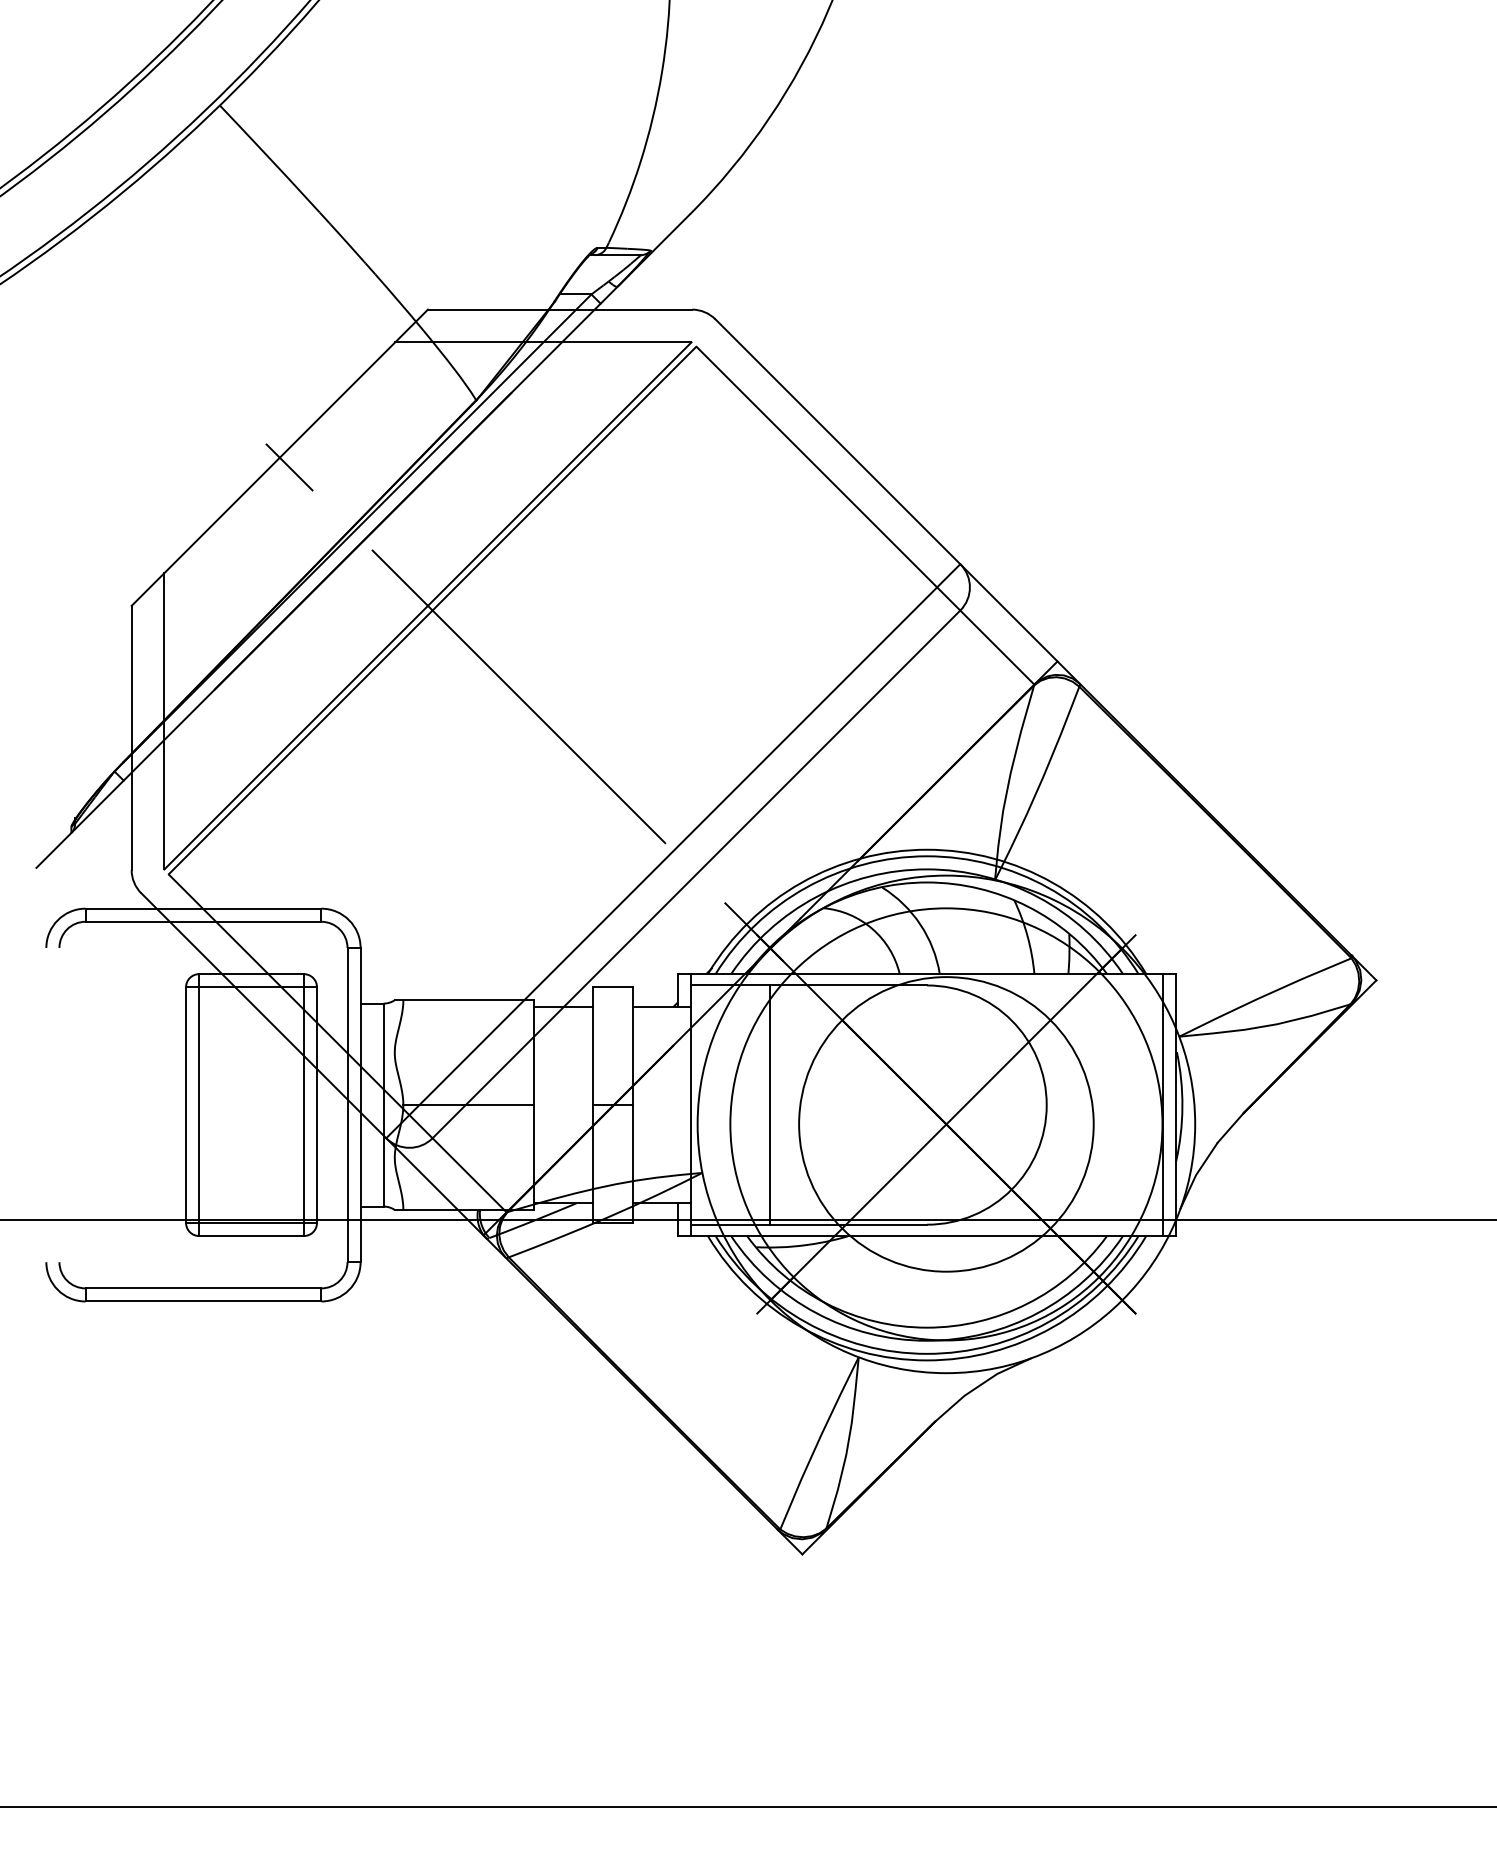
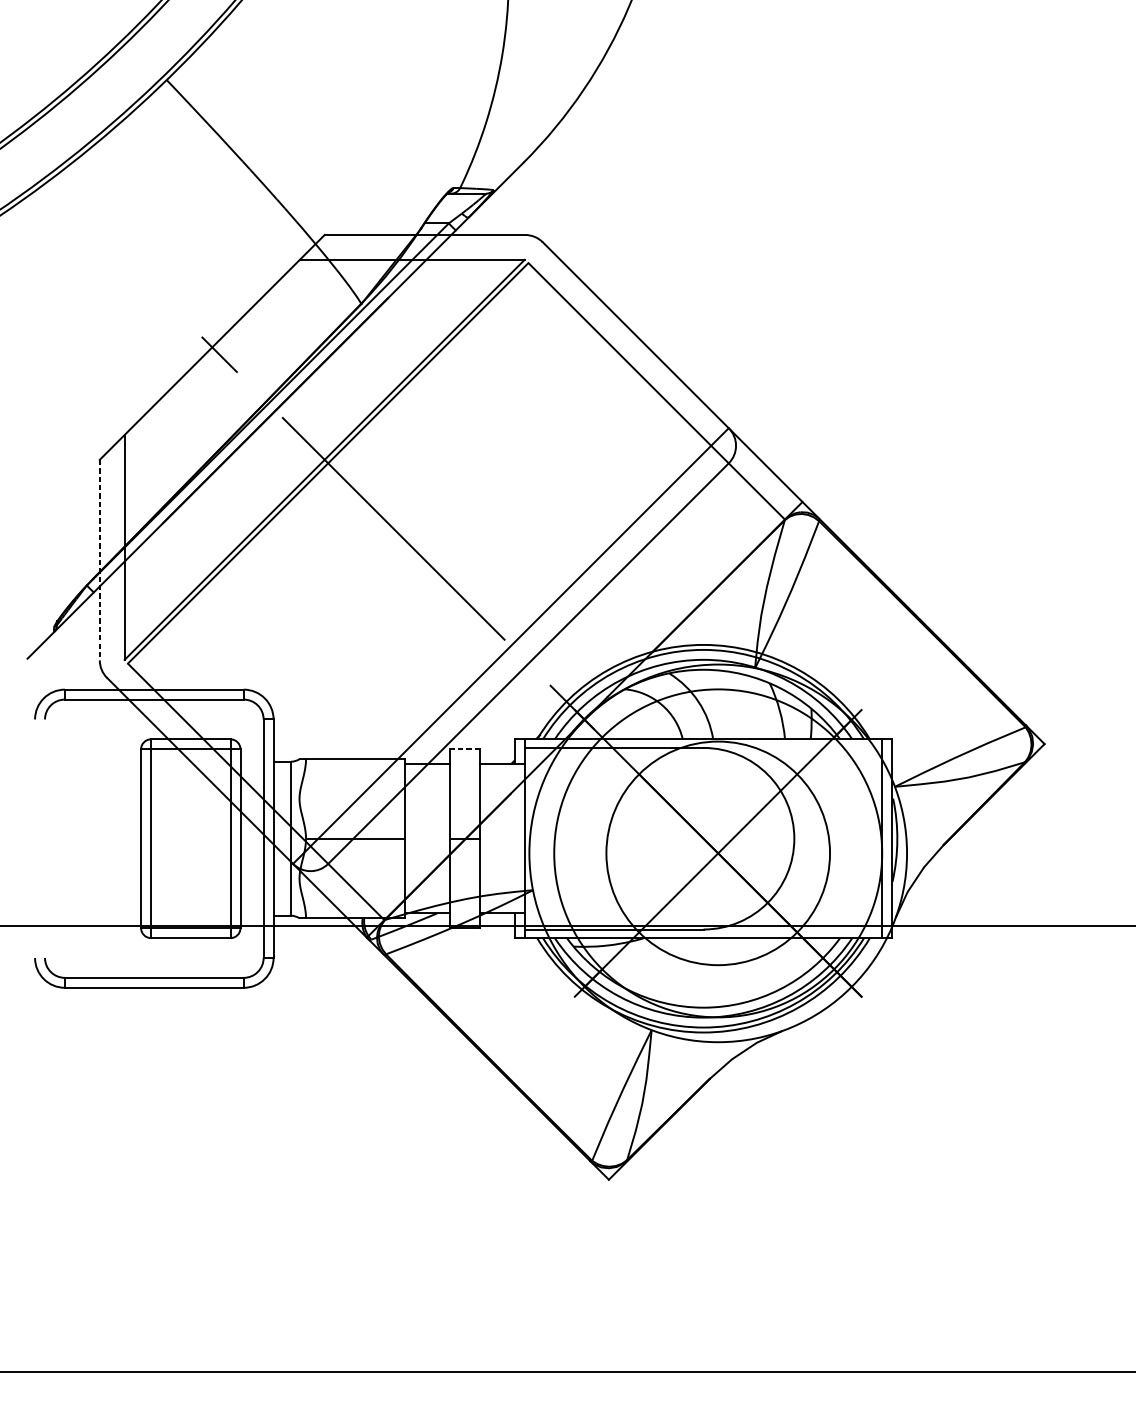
line: (131, 738) -> (99, 560), solid -> dashed
line: (612, 987) -> (464, 749), solid -> dashed
line: (769, 1104) -> (583, 838), removed

